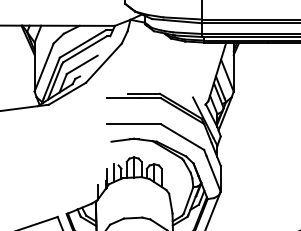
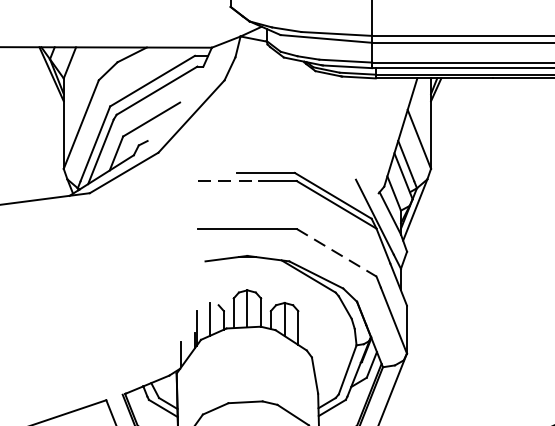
line: (124, 98) -> (229, 181), solid -> dashed
line: (182, 137) -> (336, 253), solid -> dashed

